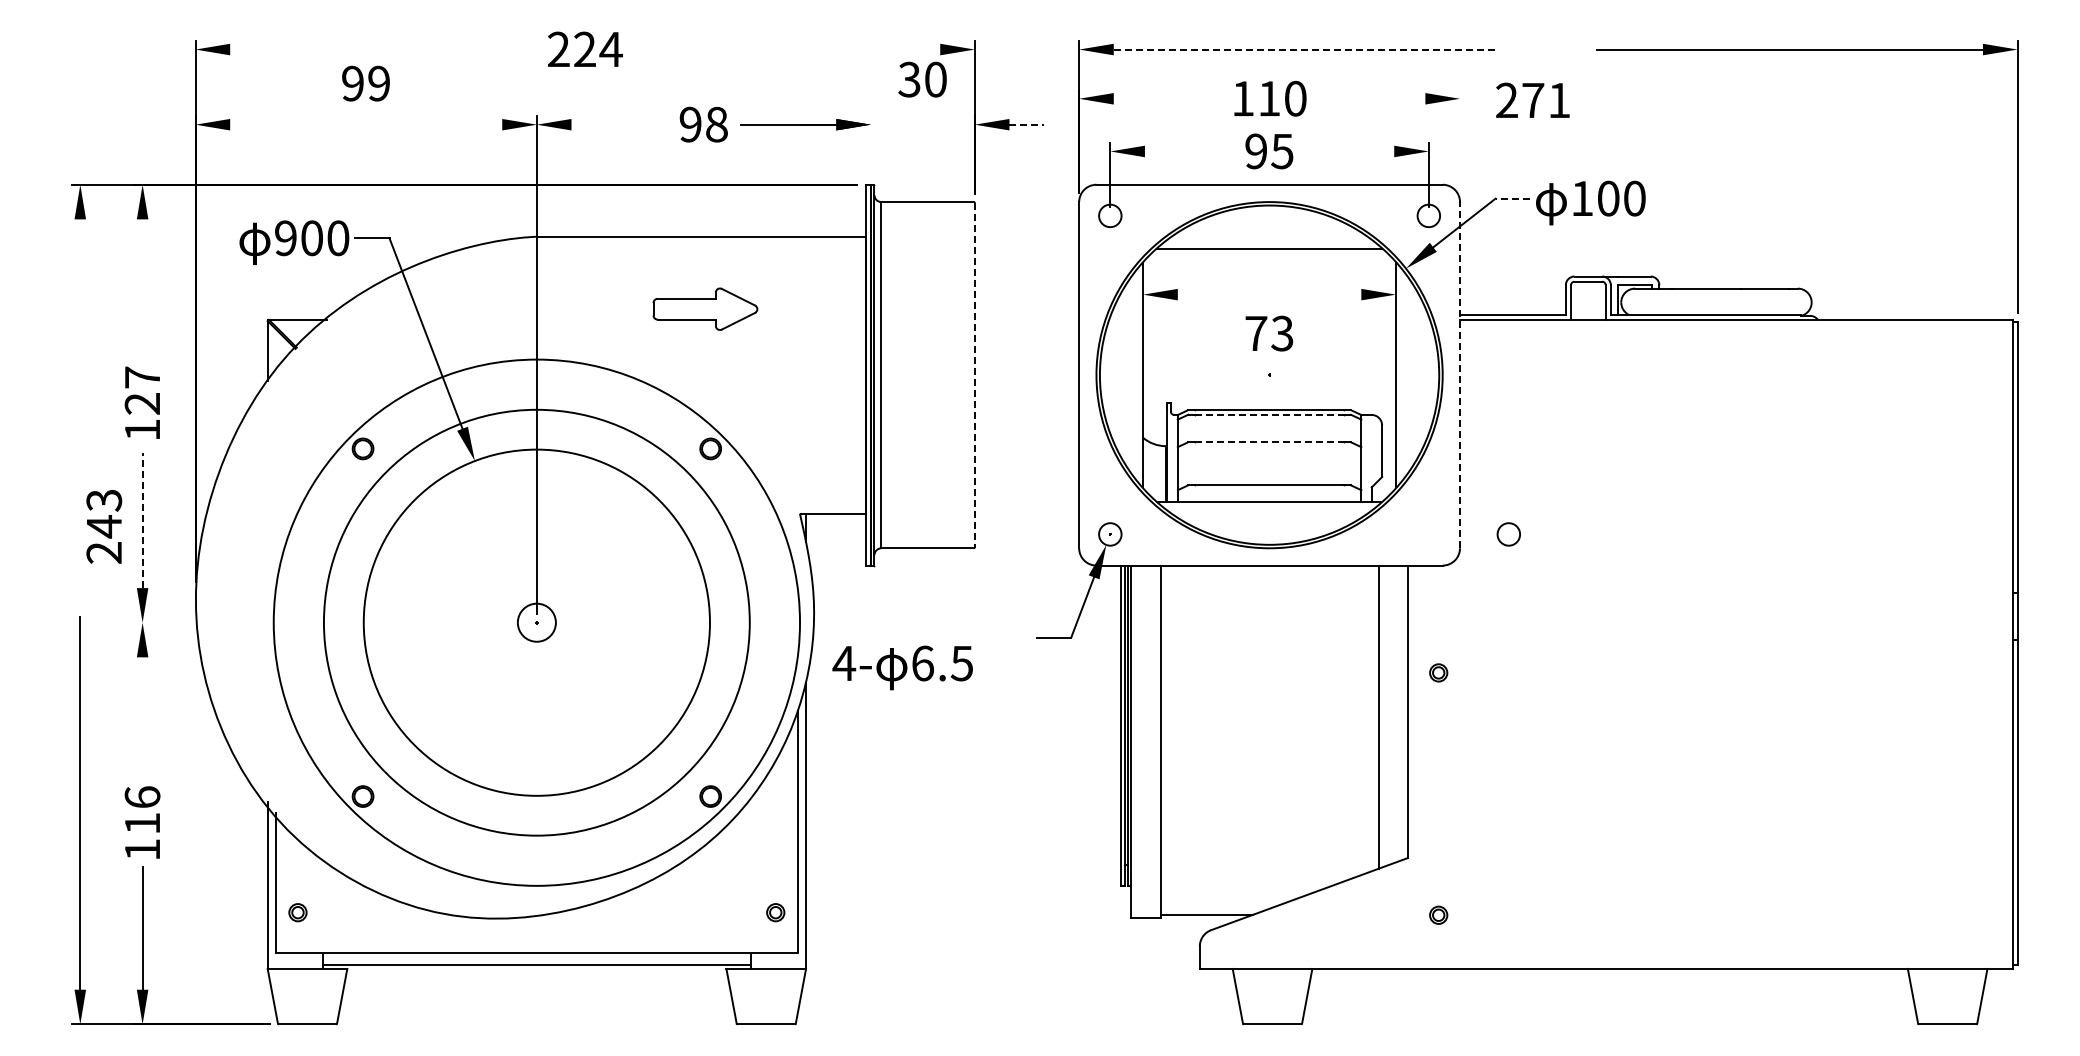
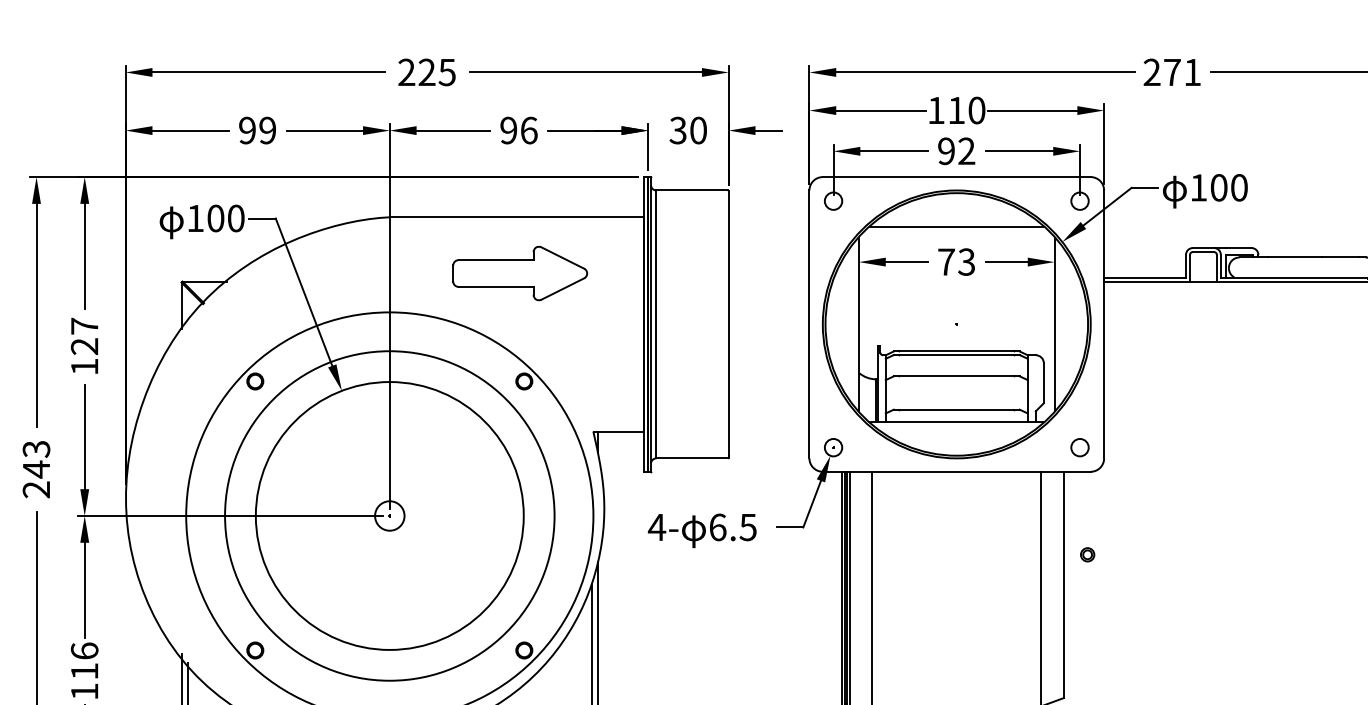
line: (380, 49) -> (268, 72), added
text: (610, 49) -> (446, 72), 224 -> 225
line: (790, 49) -> (586, 72), added
line: (1306, 49) -> (985, 72), dashed -> solid
text: (922, 79) -> (688, 130), moved
text: (365, 83) -> (257, 130), moved
line: (1171, 98) -> (880, 110), added
line: (1367, 98) -> (1032, 110), added
text: (1532, 99) -> (1171, 71), moved
line: (279, 124) -> (190, 130), added
line: (452, 124) -> (324, 130), added
line: (618, 124) -> (452, 130), added
text: (717, 124) -> (529, 130), 98 -> 96
line: (1027, 124) -> (769, 130), dashed -> solid
line: (1460, 141) -> (1104, 143), added
line: (870, 146) -> (647, 147), added
line: (1188, 151) -> (894, 151), added
text: (1282, 151) -> (966, 151), 95 -> 92
line: (1350, 151) -> (1019, 151), added
line: (1512, 198) -> (1144, 187), dashed -> solid
text: (285, 238) -> (195, 218), 900 -> 100
line: (142, 286) -> (84, 255), added
line: (1204, 294) -> (906, 262), added
line: (1334, 294) -> (1007, 262), added
part: (705, 308) -> (520, 272), size x1.67
text: (1269, 333) -> (956, 262), moved
line: (80, 363) -> (36, 315), added
line: (974, 373) -> (728, 323), dashed -> solid
line: (1460, 374) -> (1104, 323), dashed -> solid
line: (1270, 414) -> (957, 354), dashed -> solid
line: (1270, 442) -> (957, 376), dashed -> solid
line: (142, 520) -> (84, 436), dashed -> solid
text: (104, 526) -> (36, 469), moved
circle: (1508, 534) -> (1079, 447), moved
line: (330, 622) -> (230, 515), added
text: (902, 667) -> (702, 530), moved
line: (142, 718) -> (84, 590), added

